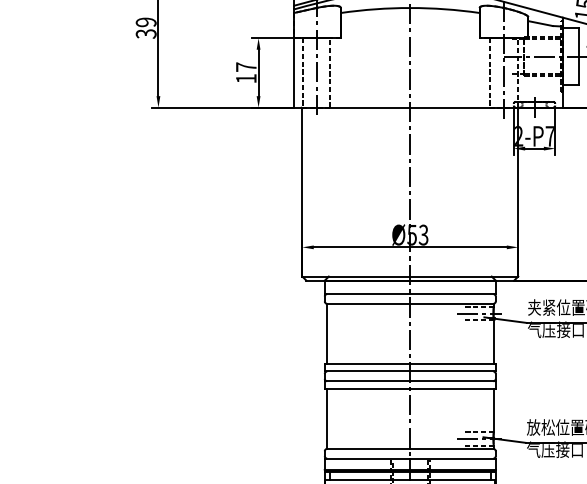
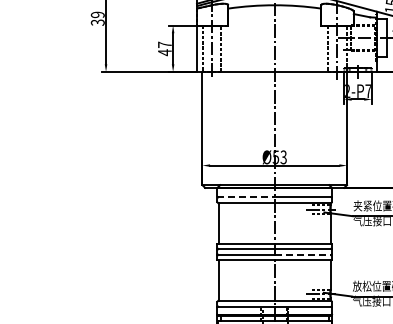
text: (245, 78) -> (164, 52), 17 -> 47
line: (368, 293) -> (246, 196), solid -> dashed
line: (453, 381) -> (303, 255), solid -> dashed

